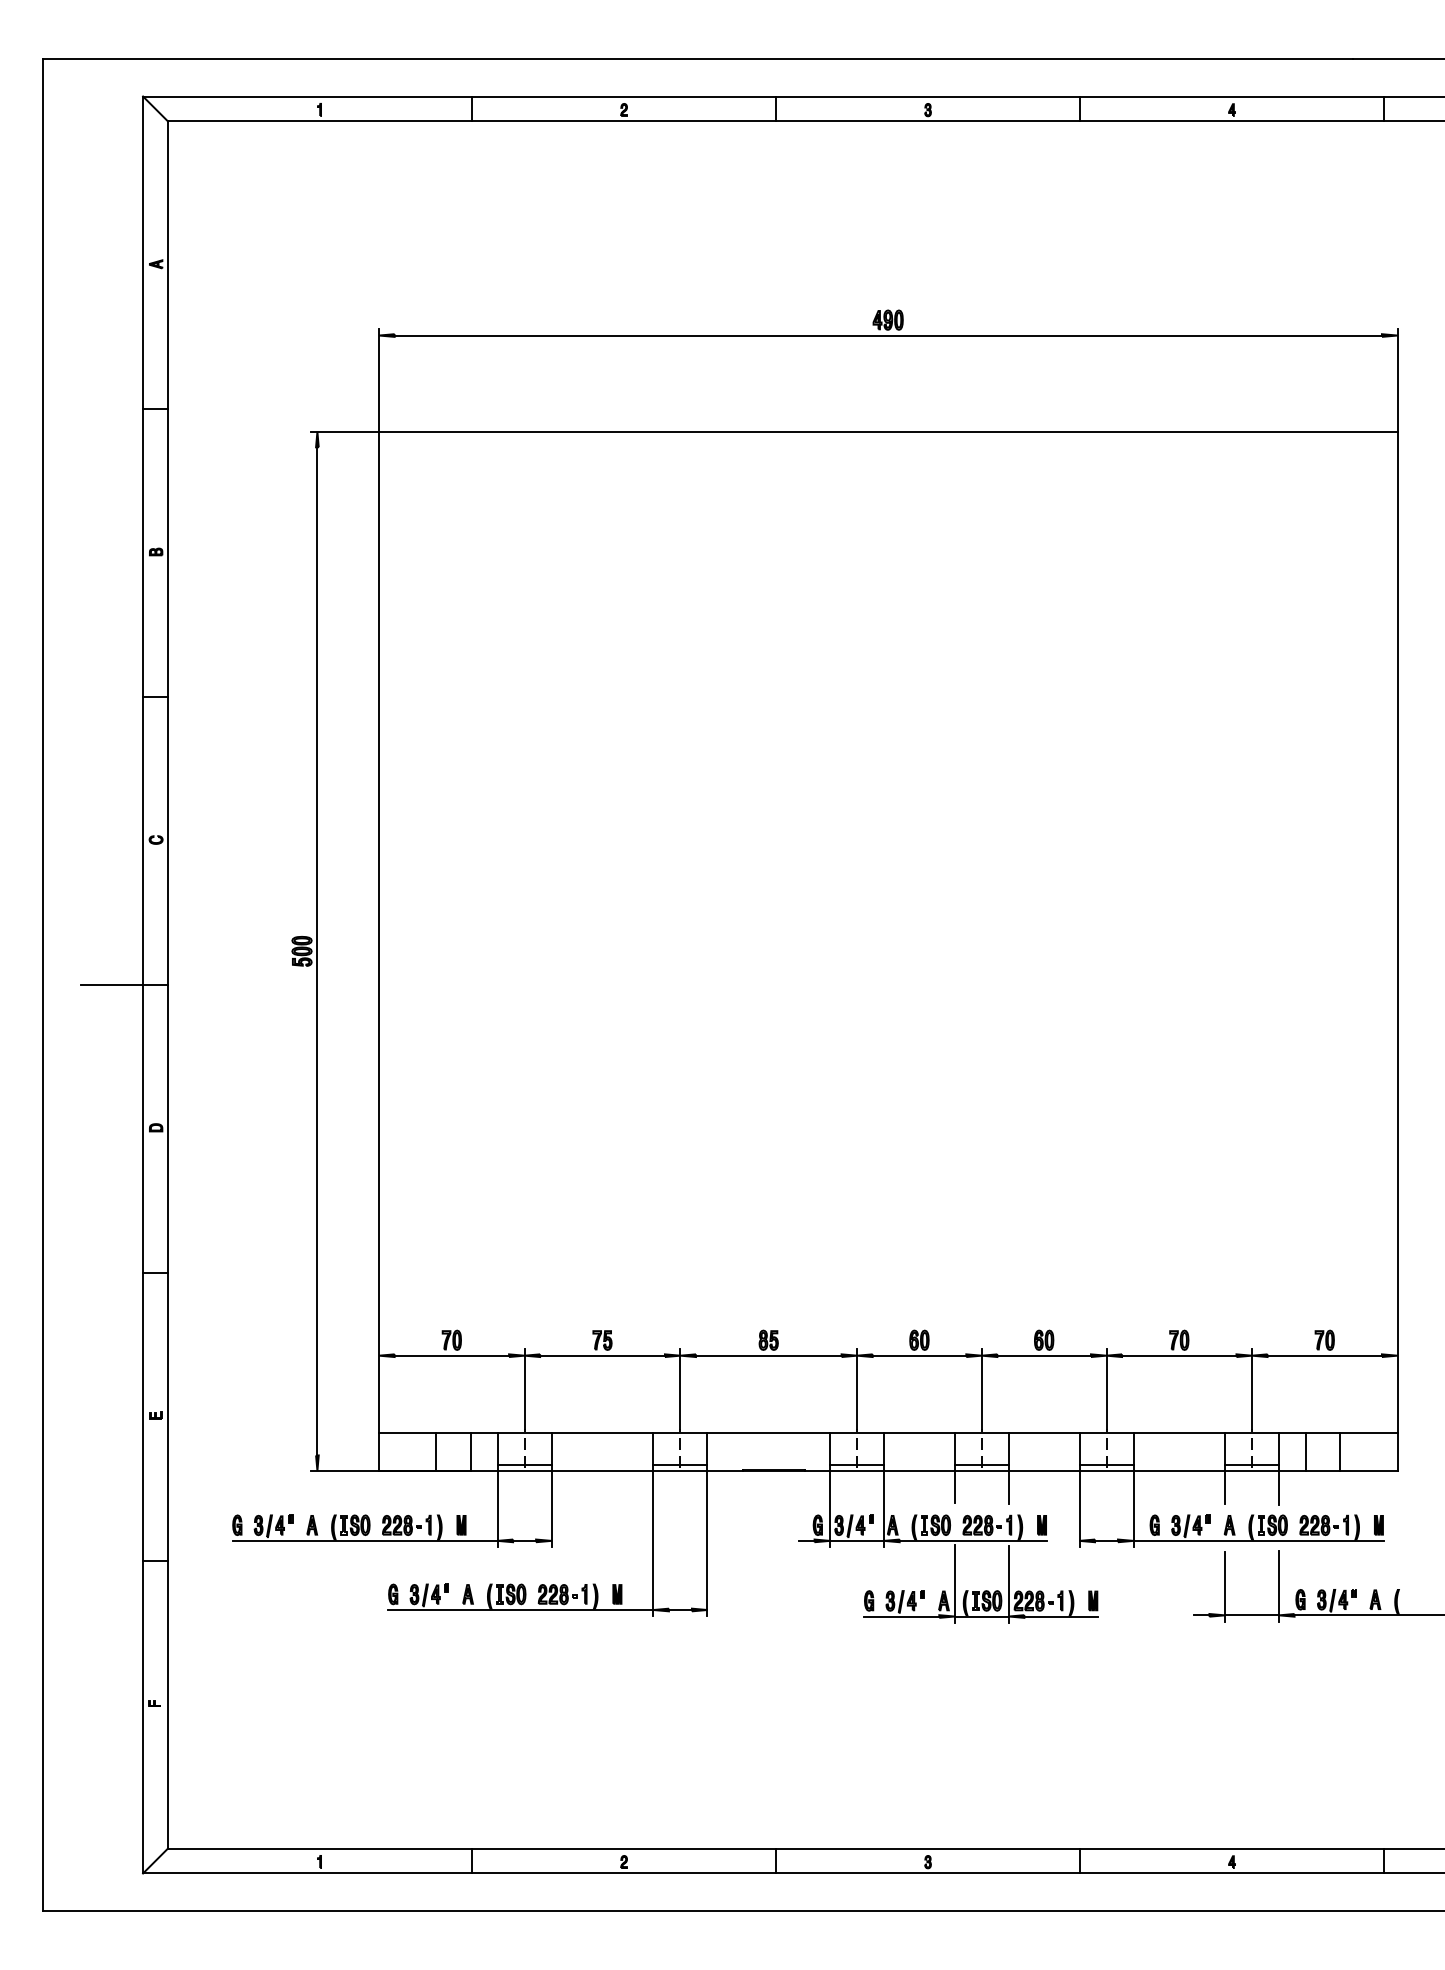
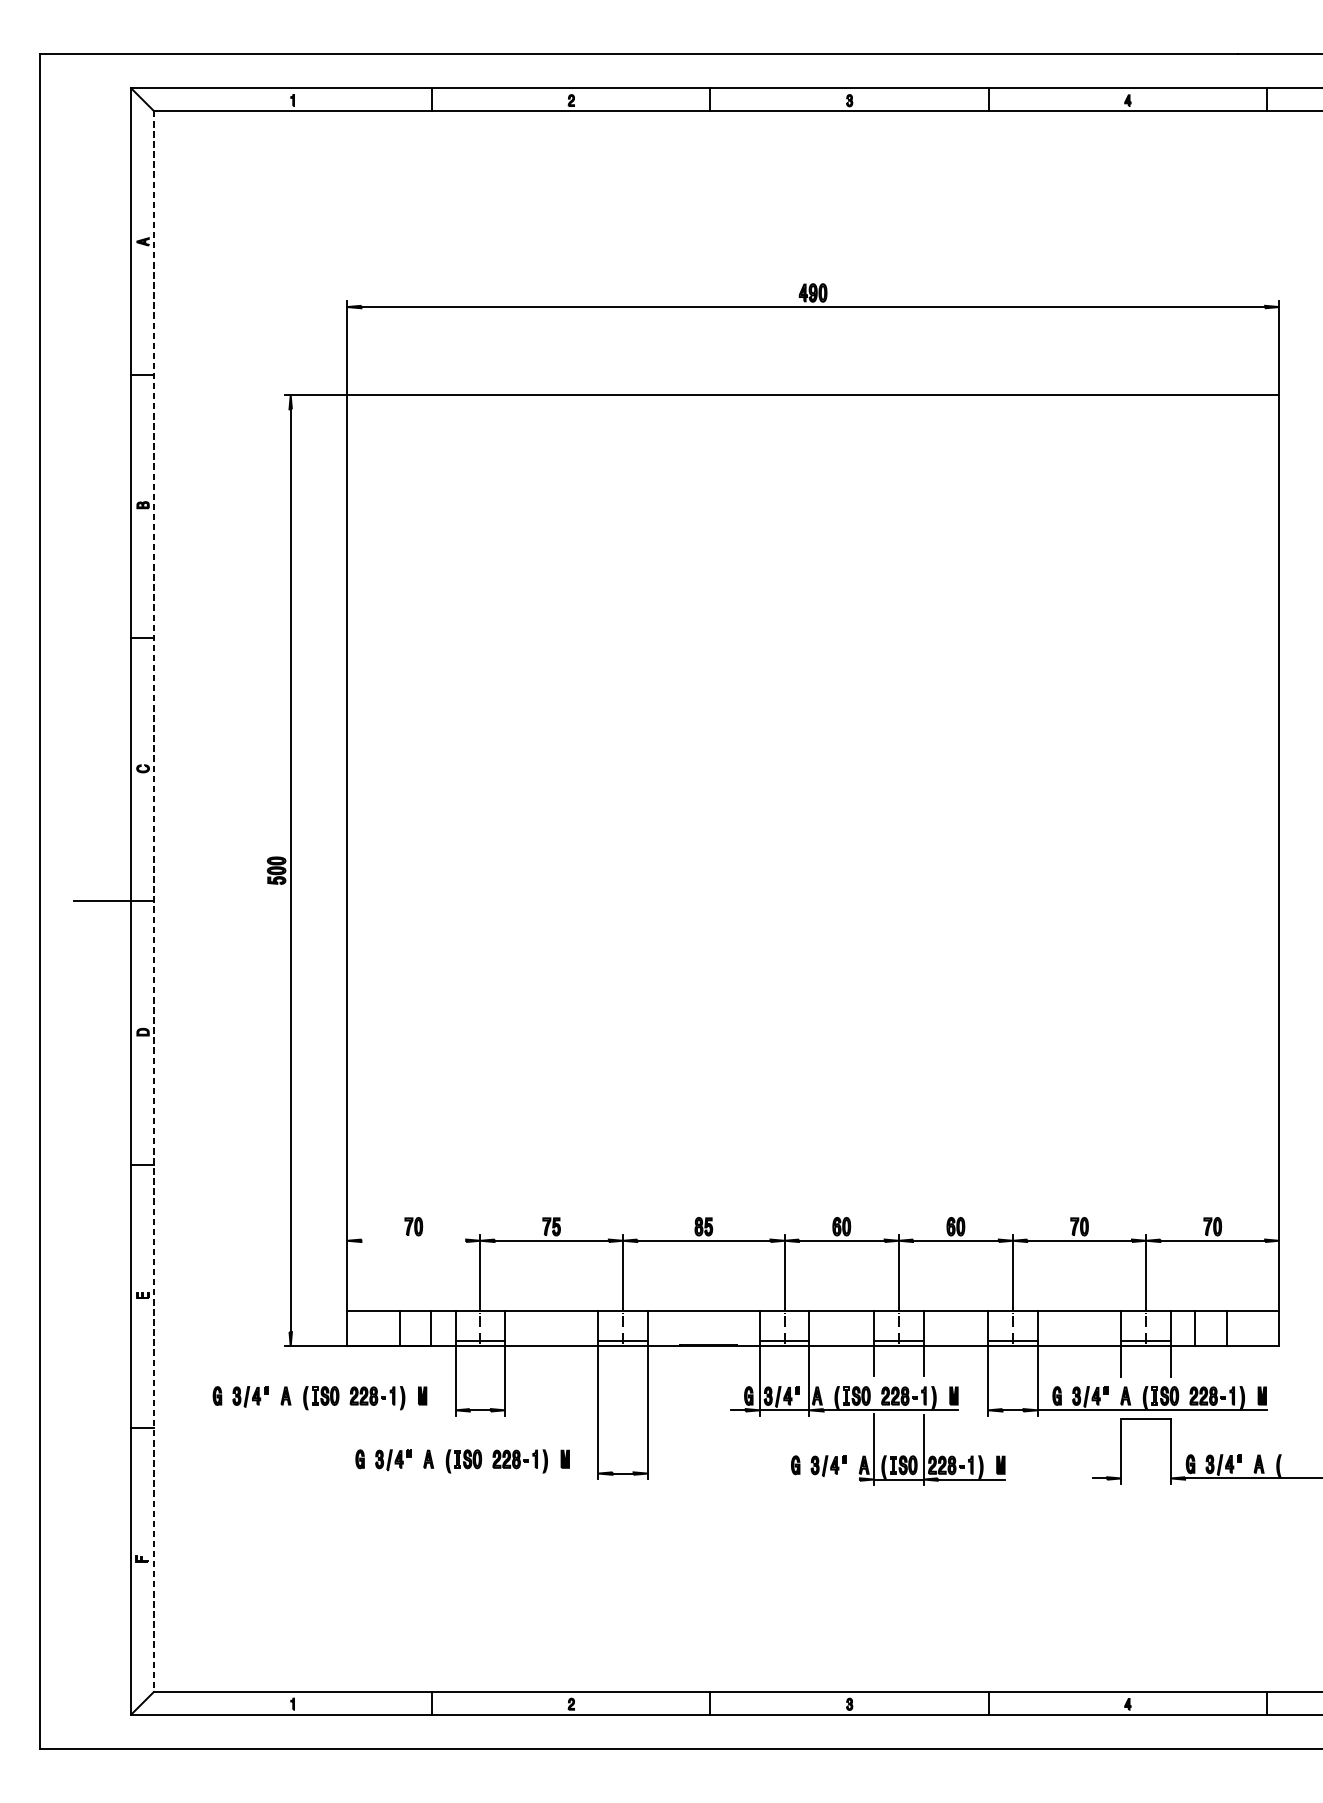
line: (168, 985) -> (154, 901), solid -> dashed
line: (451, 1355) -> (413, 1240), removed
line: (364, 1540) -> (333, 1409), removed
line: (520, 1610) -> (476, 1474), removed
line: (1251, 1615) -> (1145, 1419), moved
line: (901, 1616) -> (825, 1479), removed

